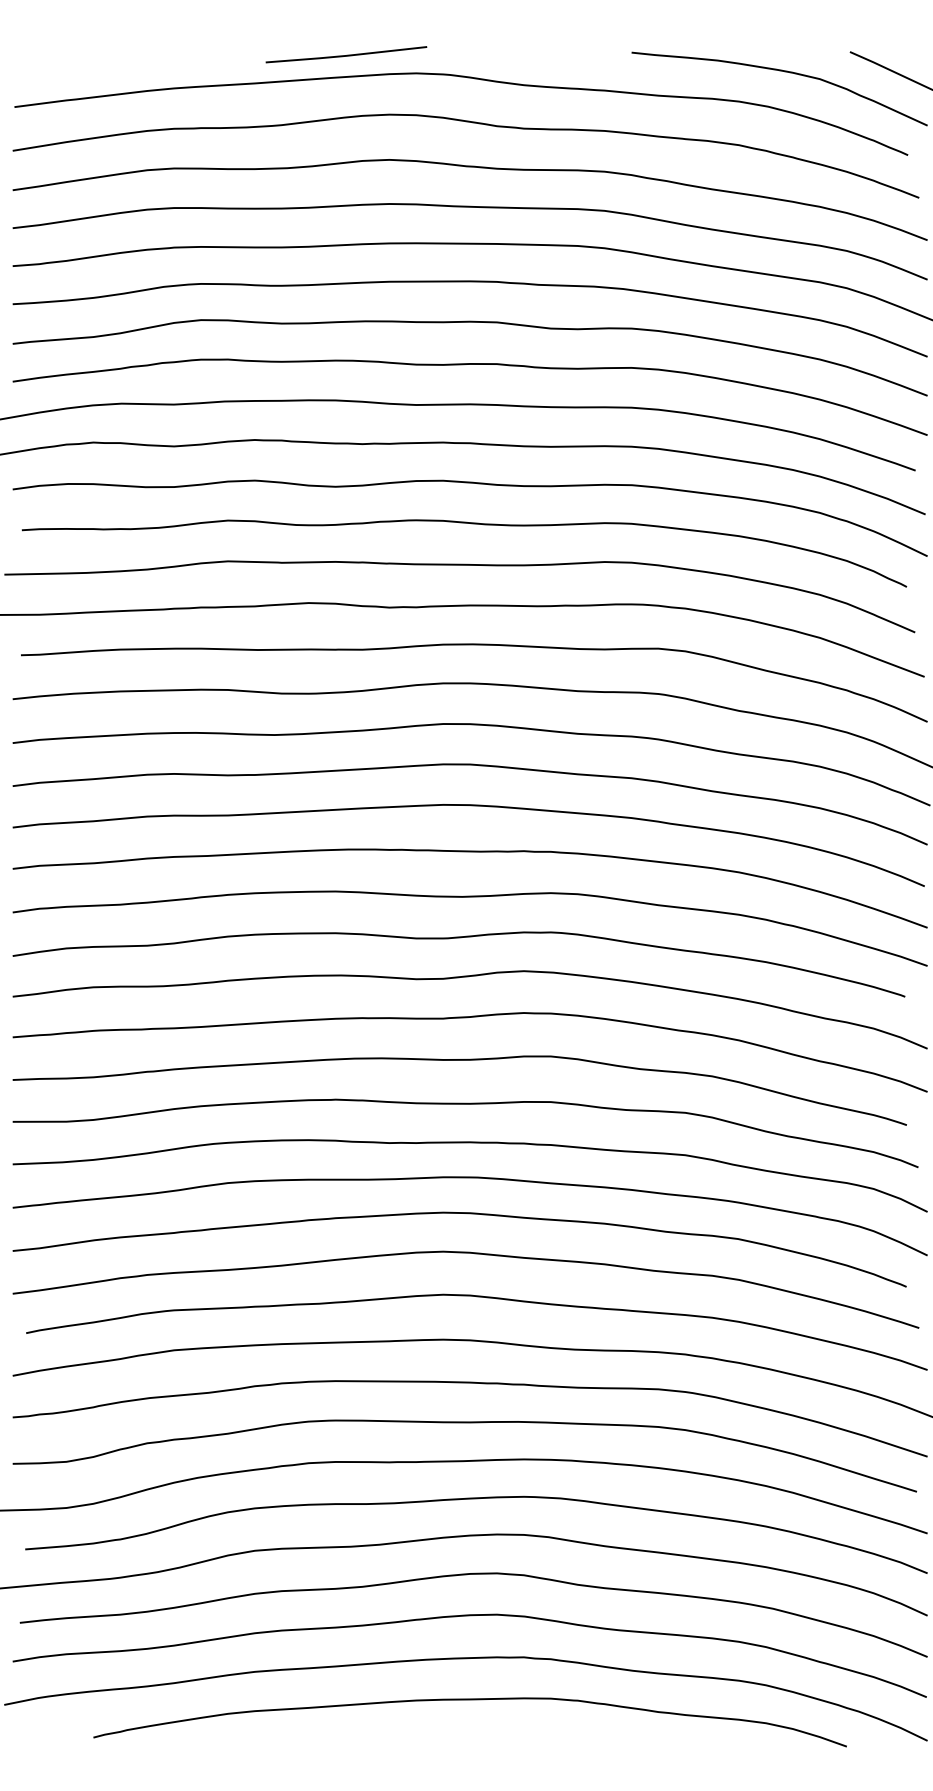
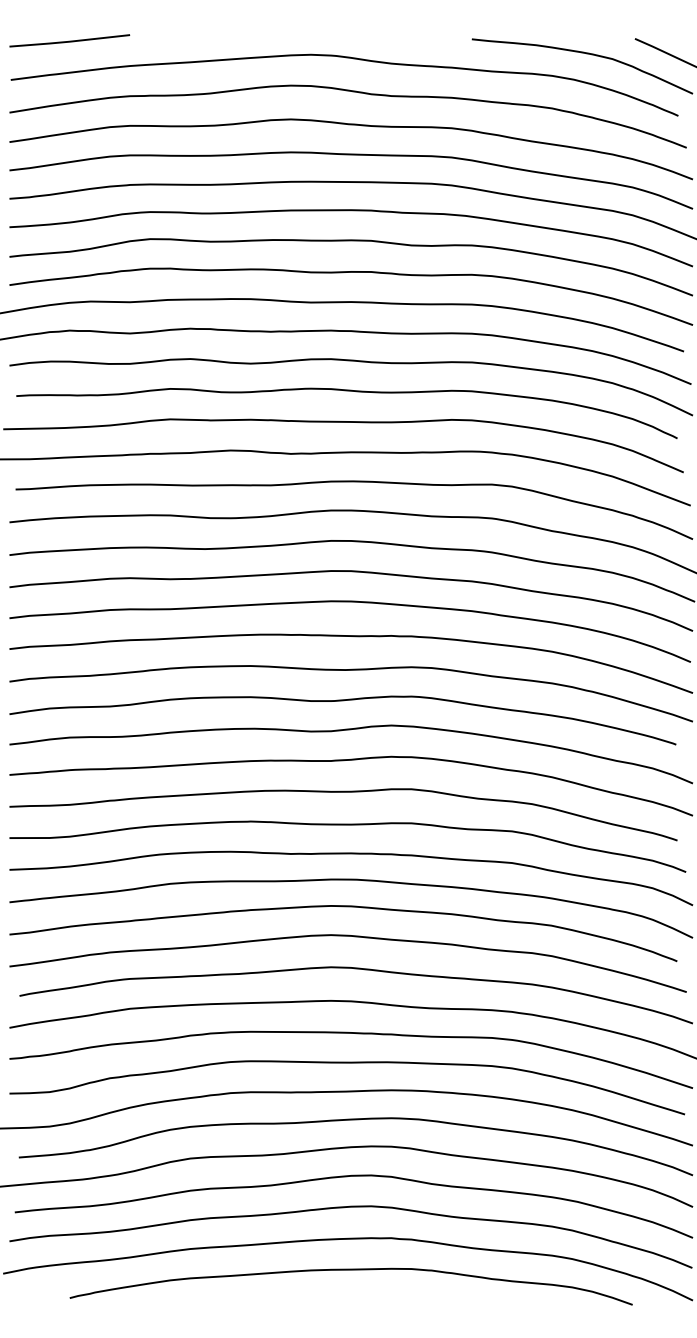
line: (347, 54) -> (70, 40), moved

